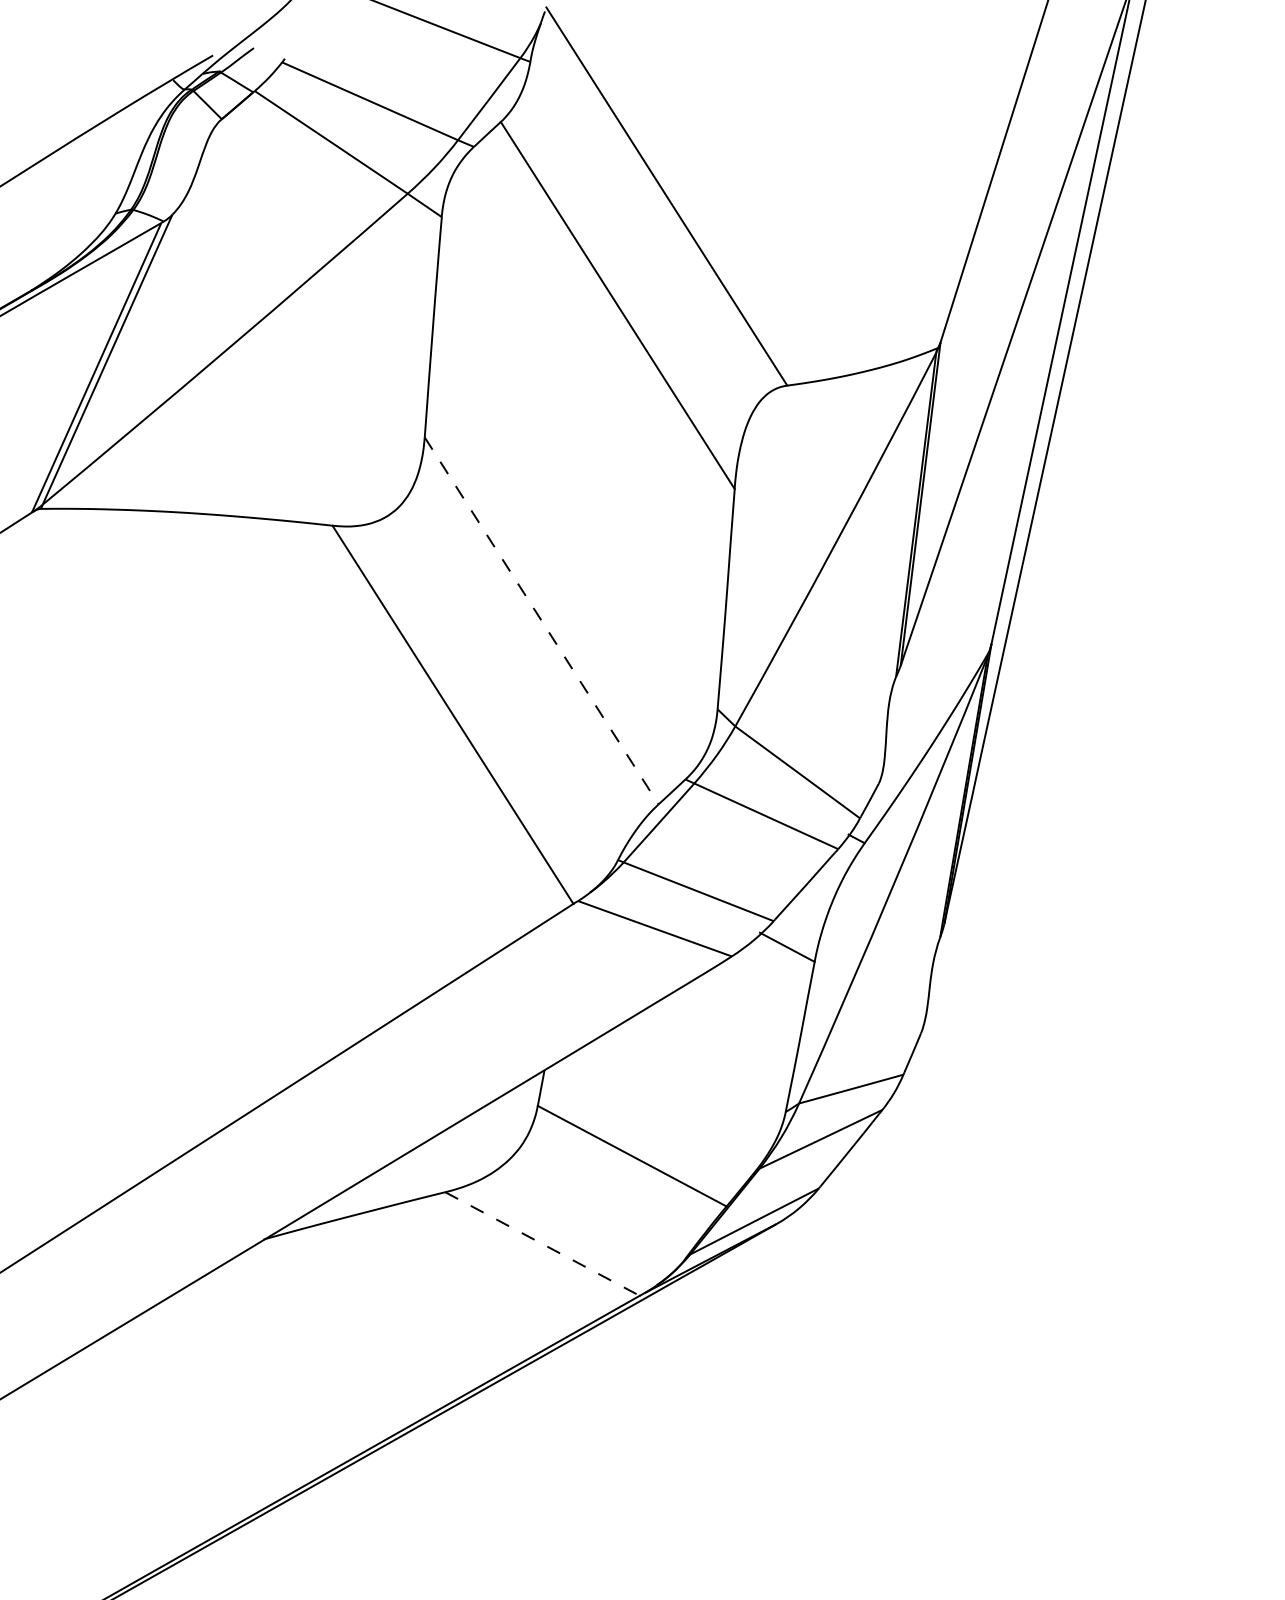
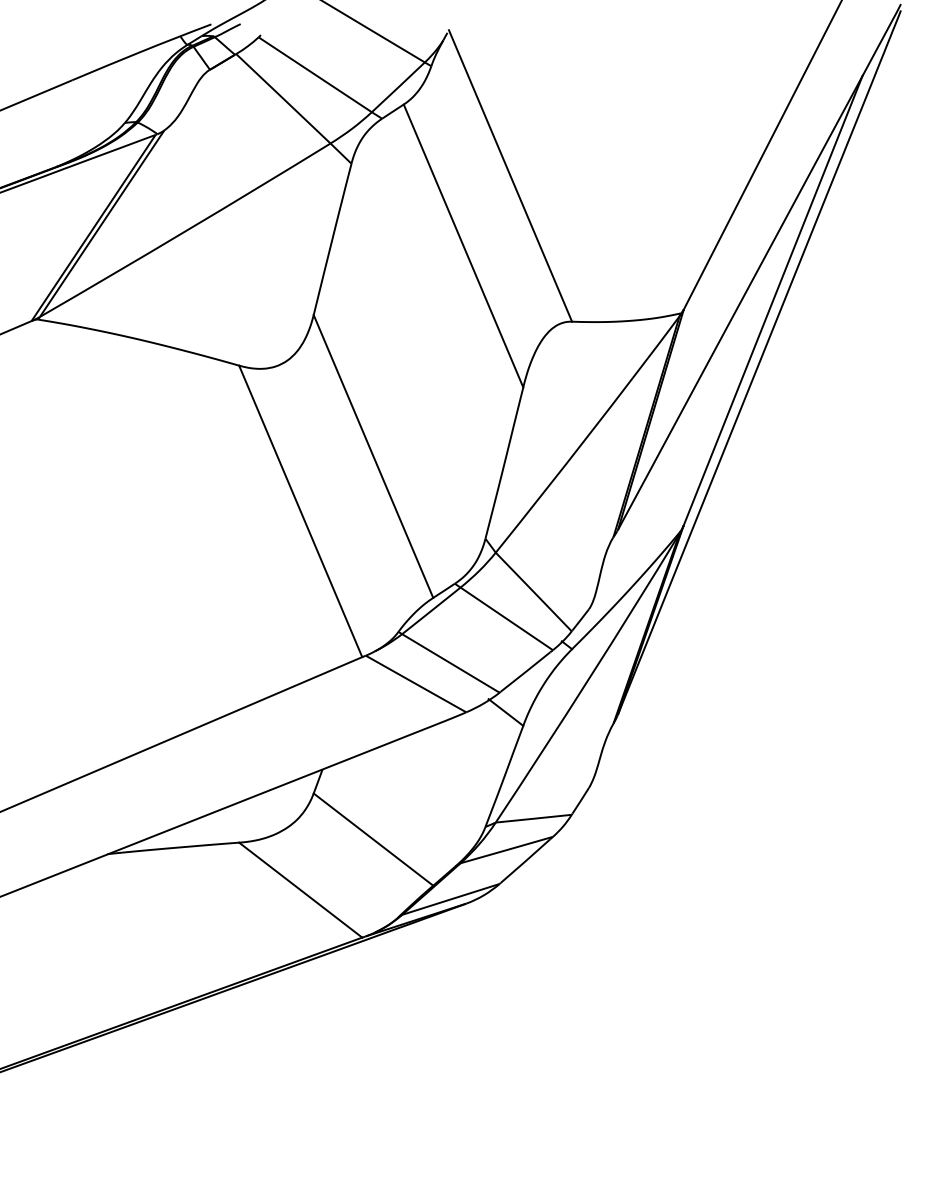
line: (541, 620) -> (373, 456), dashed -> solid
line: (542, 1244) -> (300, 890), dashed -> solid

